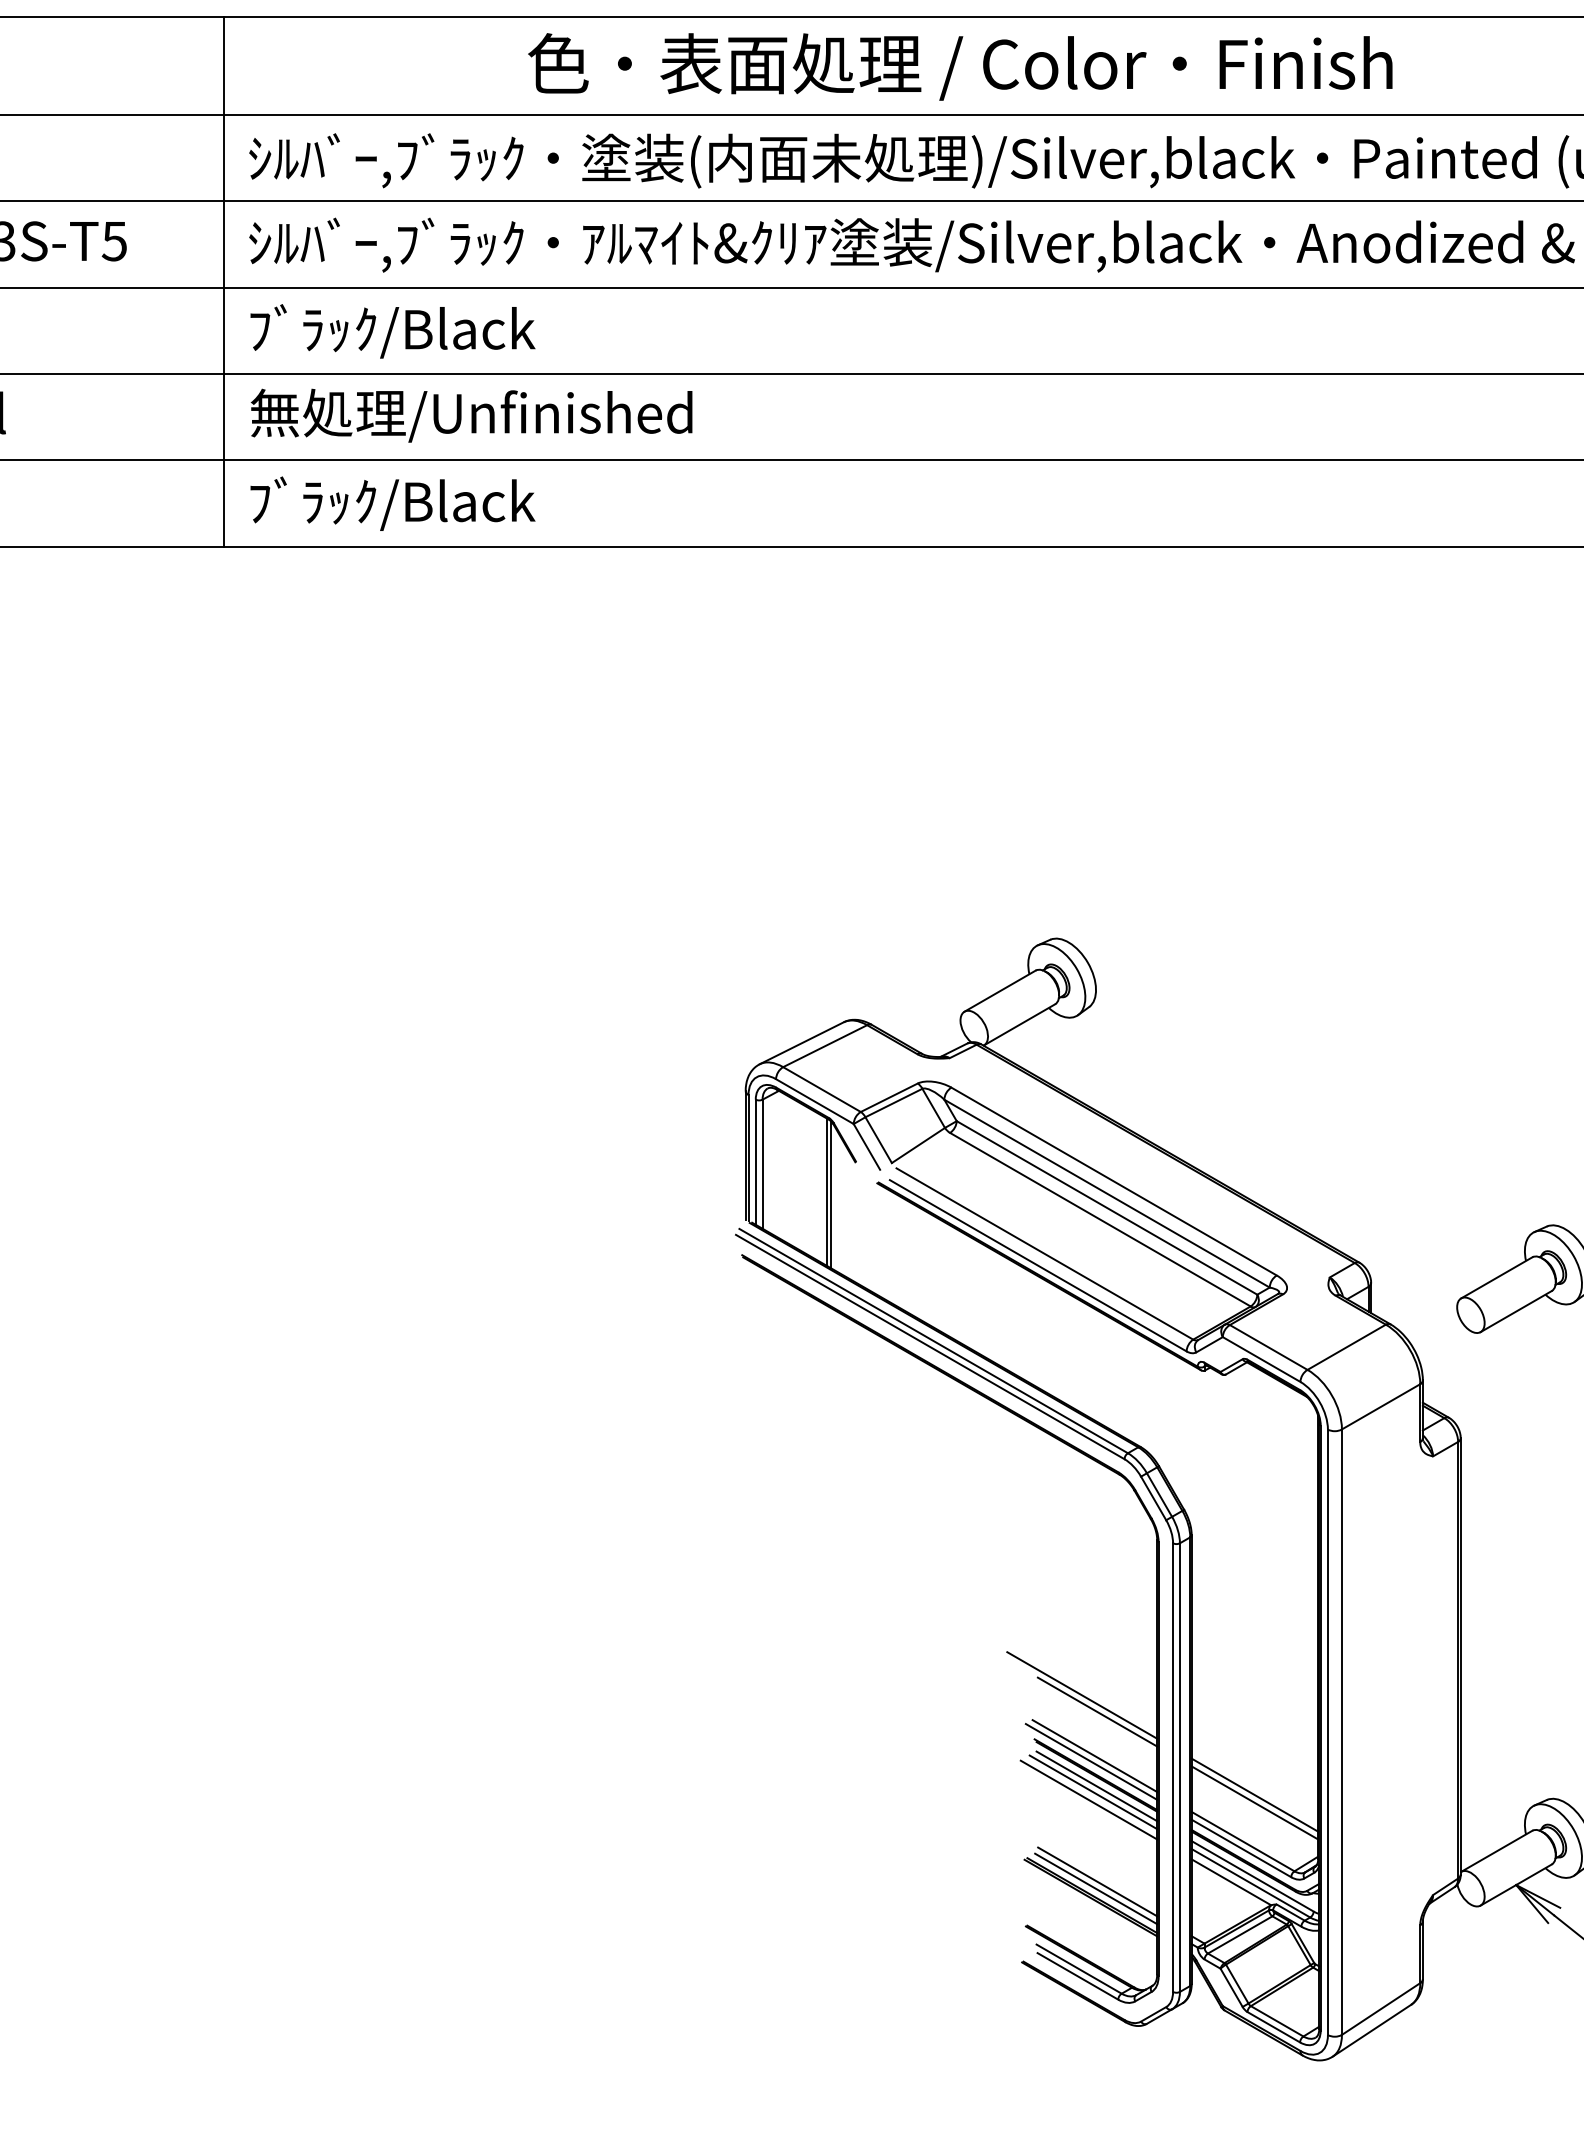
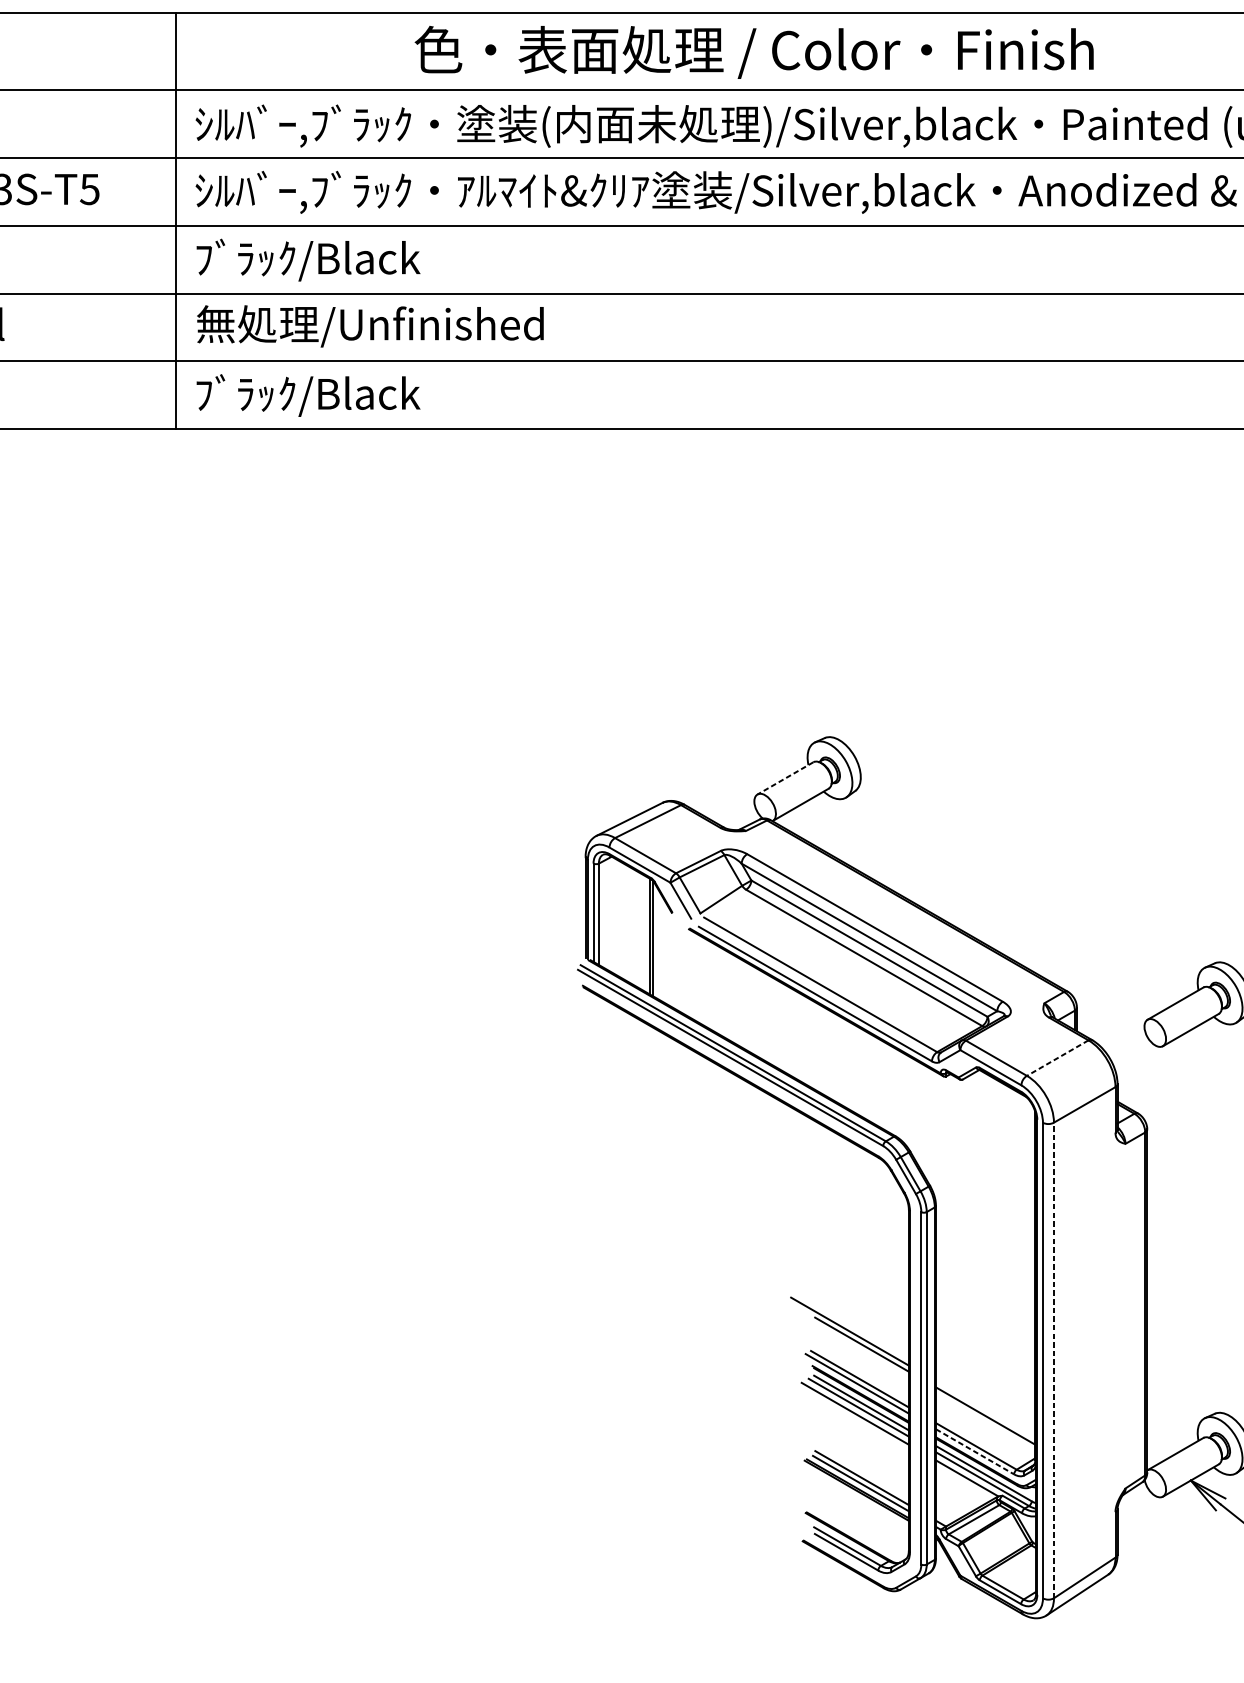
line: (999, 991) -> (784, 778), solid -> dashed
line: (1346, 1347) -> (1057, 1058), solid -> dashed
line: (1341, 1732) -> (1053, 1360), solid -> dashed
line: (1254, 1794) -> (985, 1409), removed
line: (1241, 1848) -> (975, 1451), solid -> dashed

